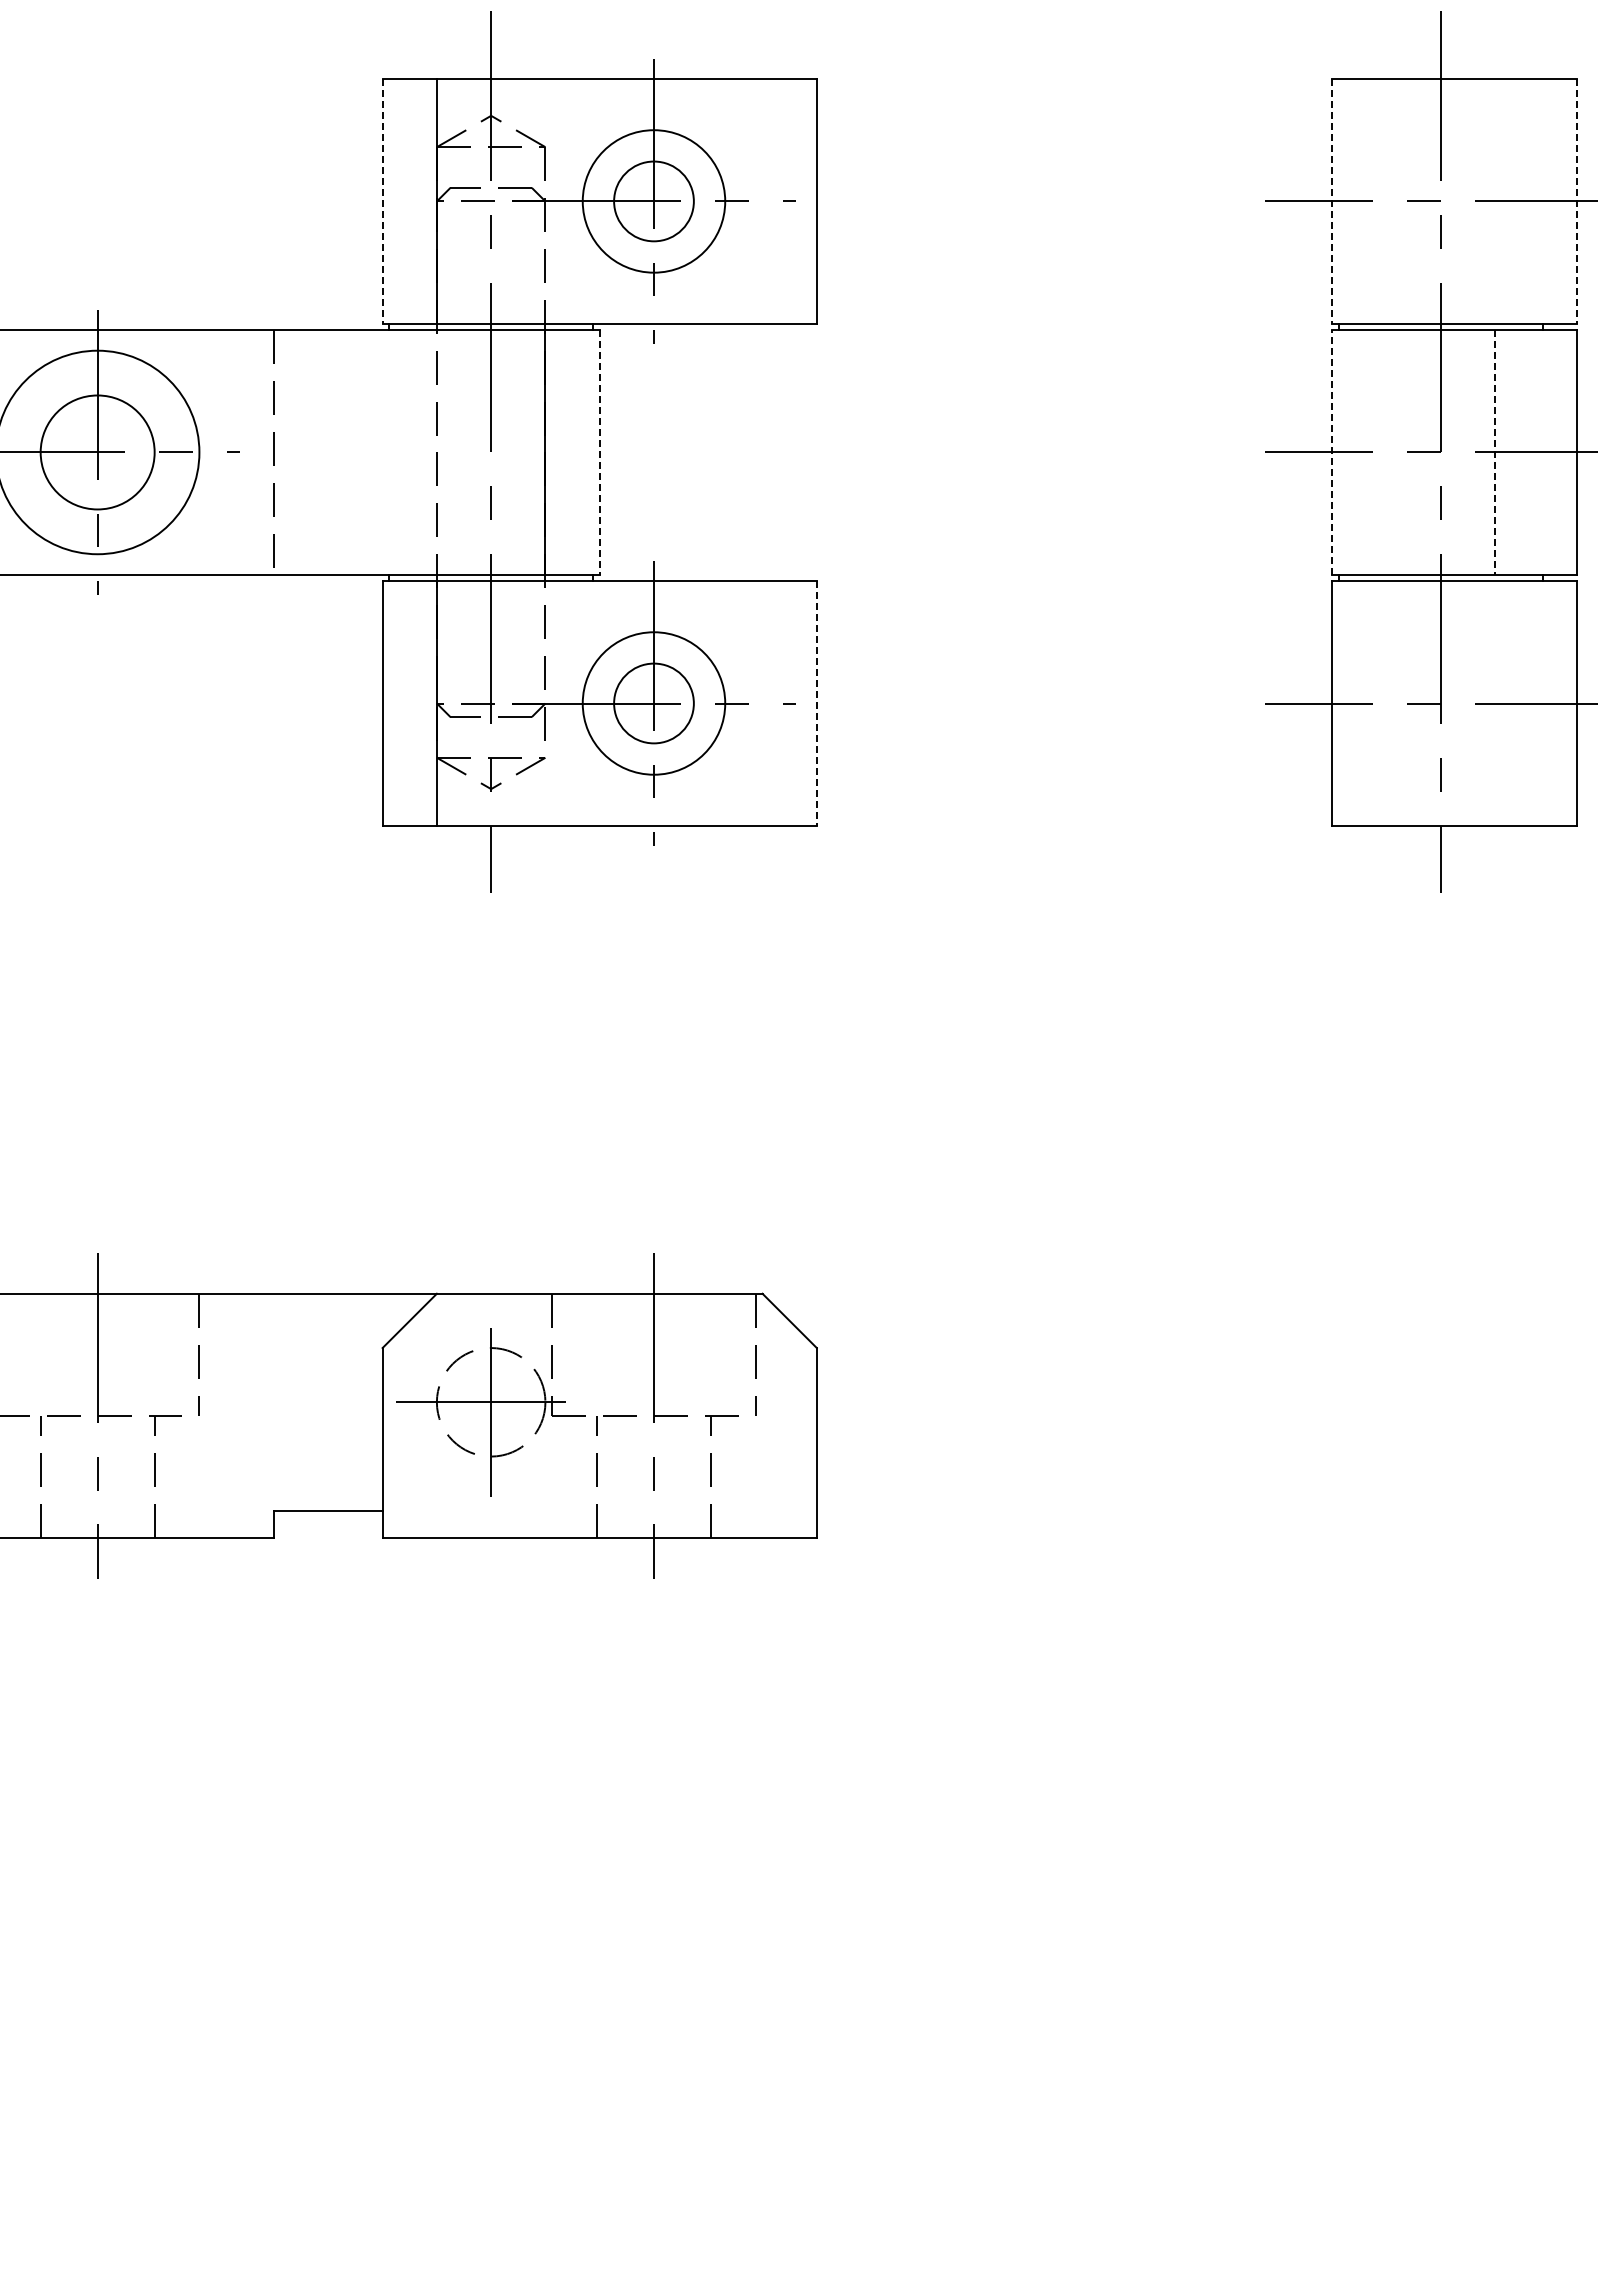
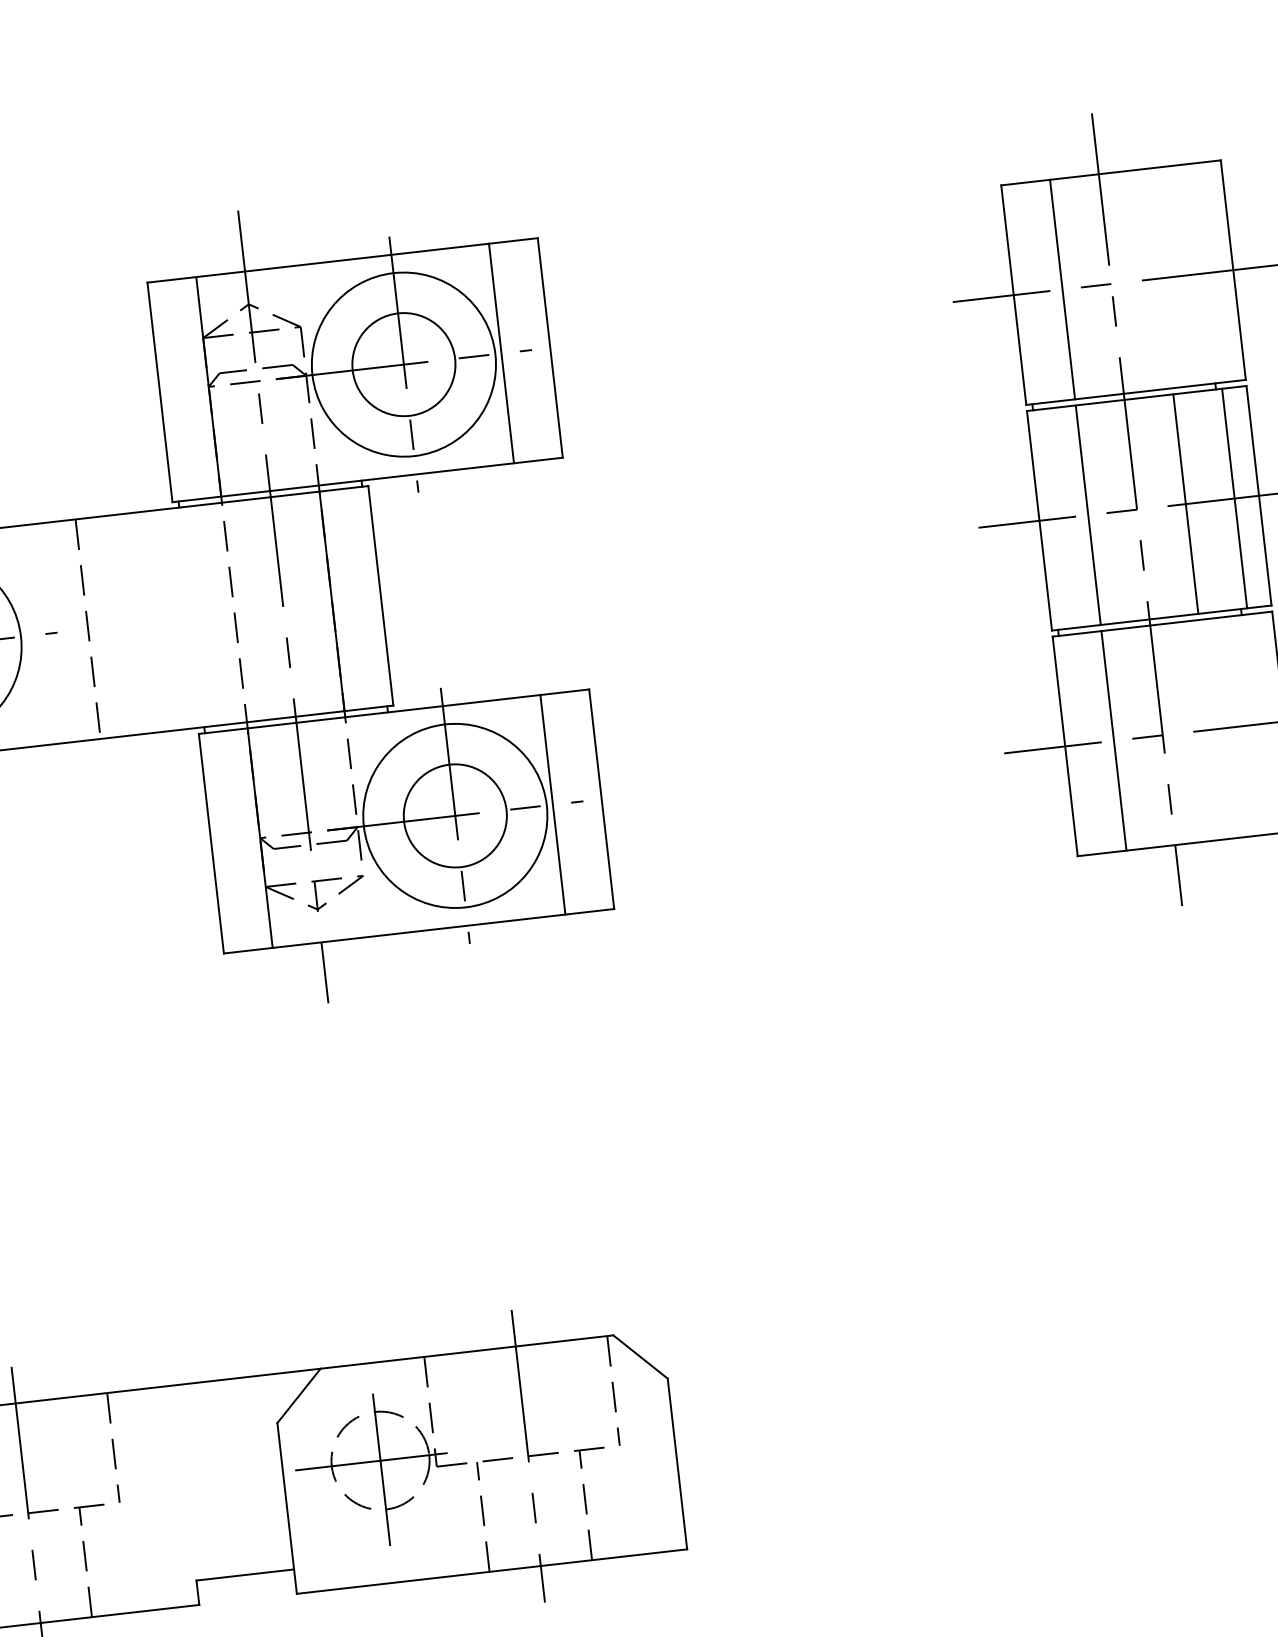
line: (382, 201) -> (159, 392), dashed -> solid
circle: (653, 201) -> (403, 364), size x1.43
circle: (653, 201) -> (403, 364), size x1.43
line: (762, 201) -> (501, 353), added
line: (1332, 201) -> (1013, 295), dashed -> solid
line: (1386, 201) -> (1062, 289), added
line: (1576, 201) -> (1233, 270), dashed -> solid
line: (1332, 451) -> (1039, 519), dashed -> solid
line: (599, 452) -> (380, 595), dashed -> solid
line: (1386, 452) -> (1088, 515), added
line: (1495, 452) -> (1186, 504), dashed -> solid
line: (1549, 452) -> (1234, 498), added
circle: (653, 703) -> (454, 815), size x1.43
circle: (653, 703) -> (454, 815), size x1.43
line: (762, 703) -> (552, 804), added
line: (1386, 703) -> (1113, 740), added
line: (816, 704) -> (601, 800), dashed -> solid

